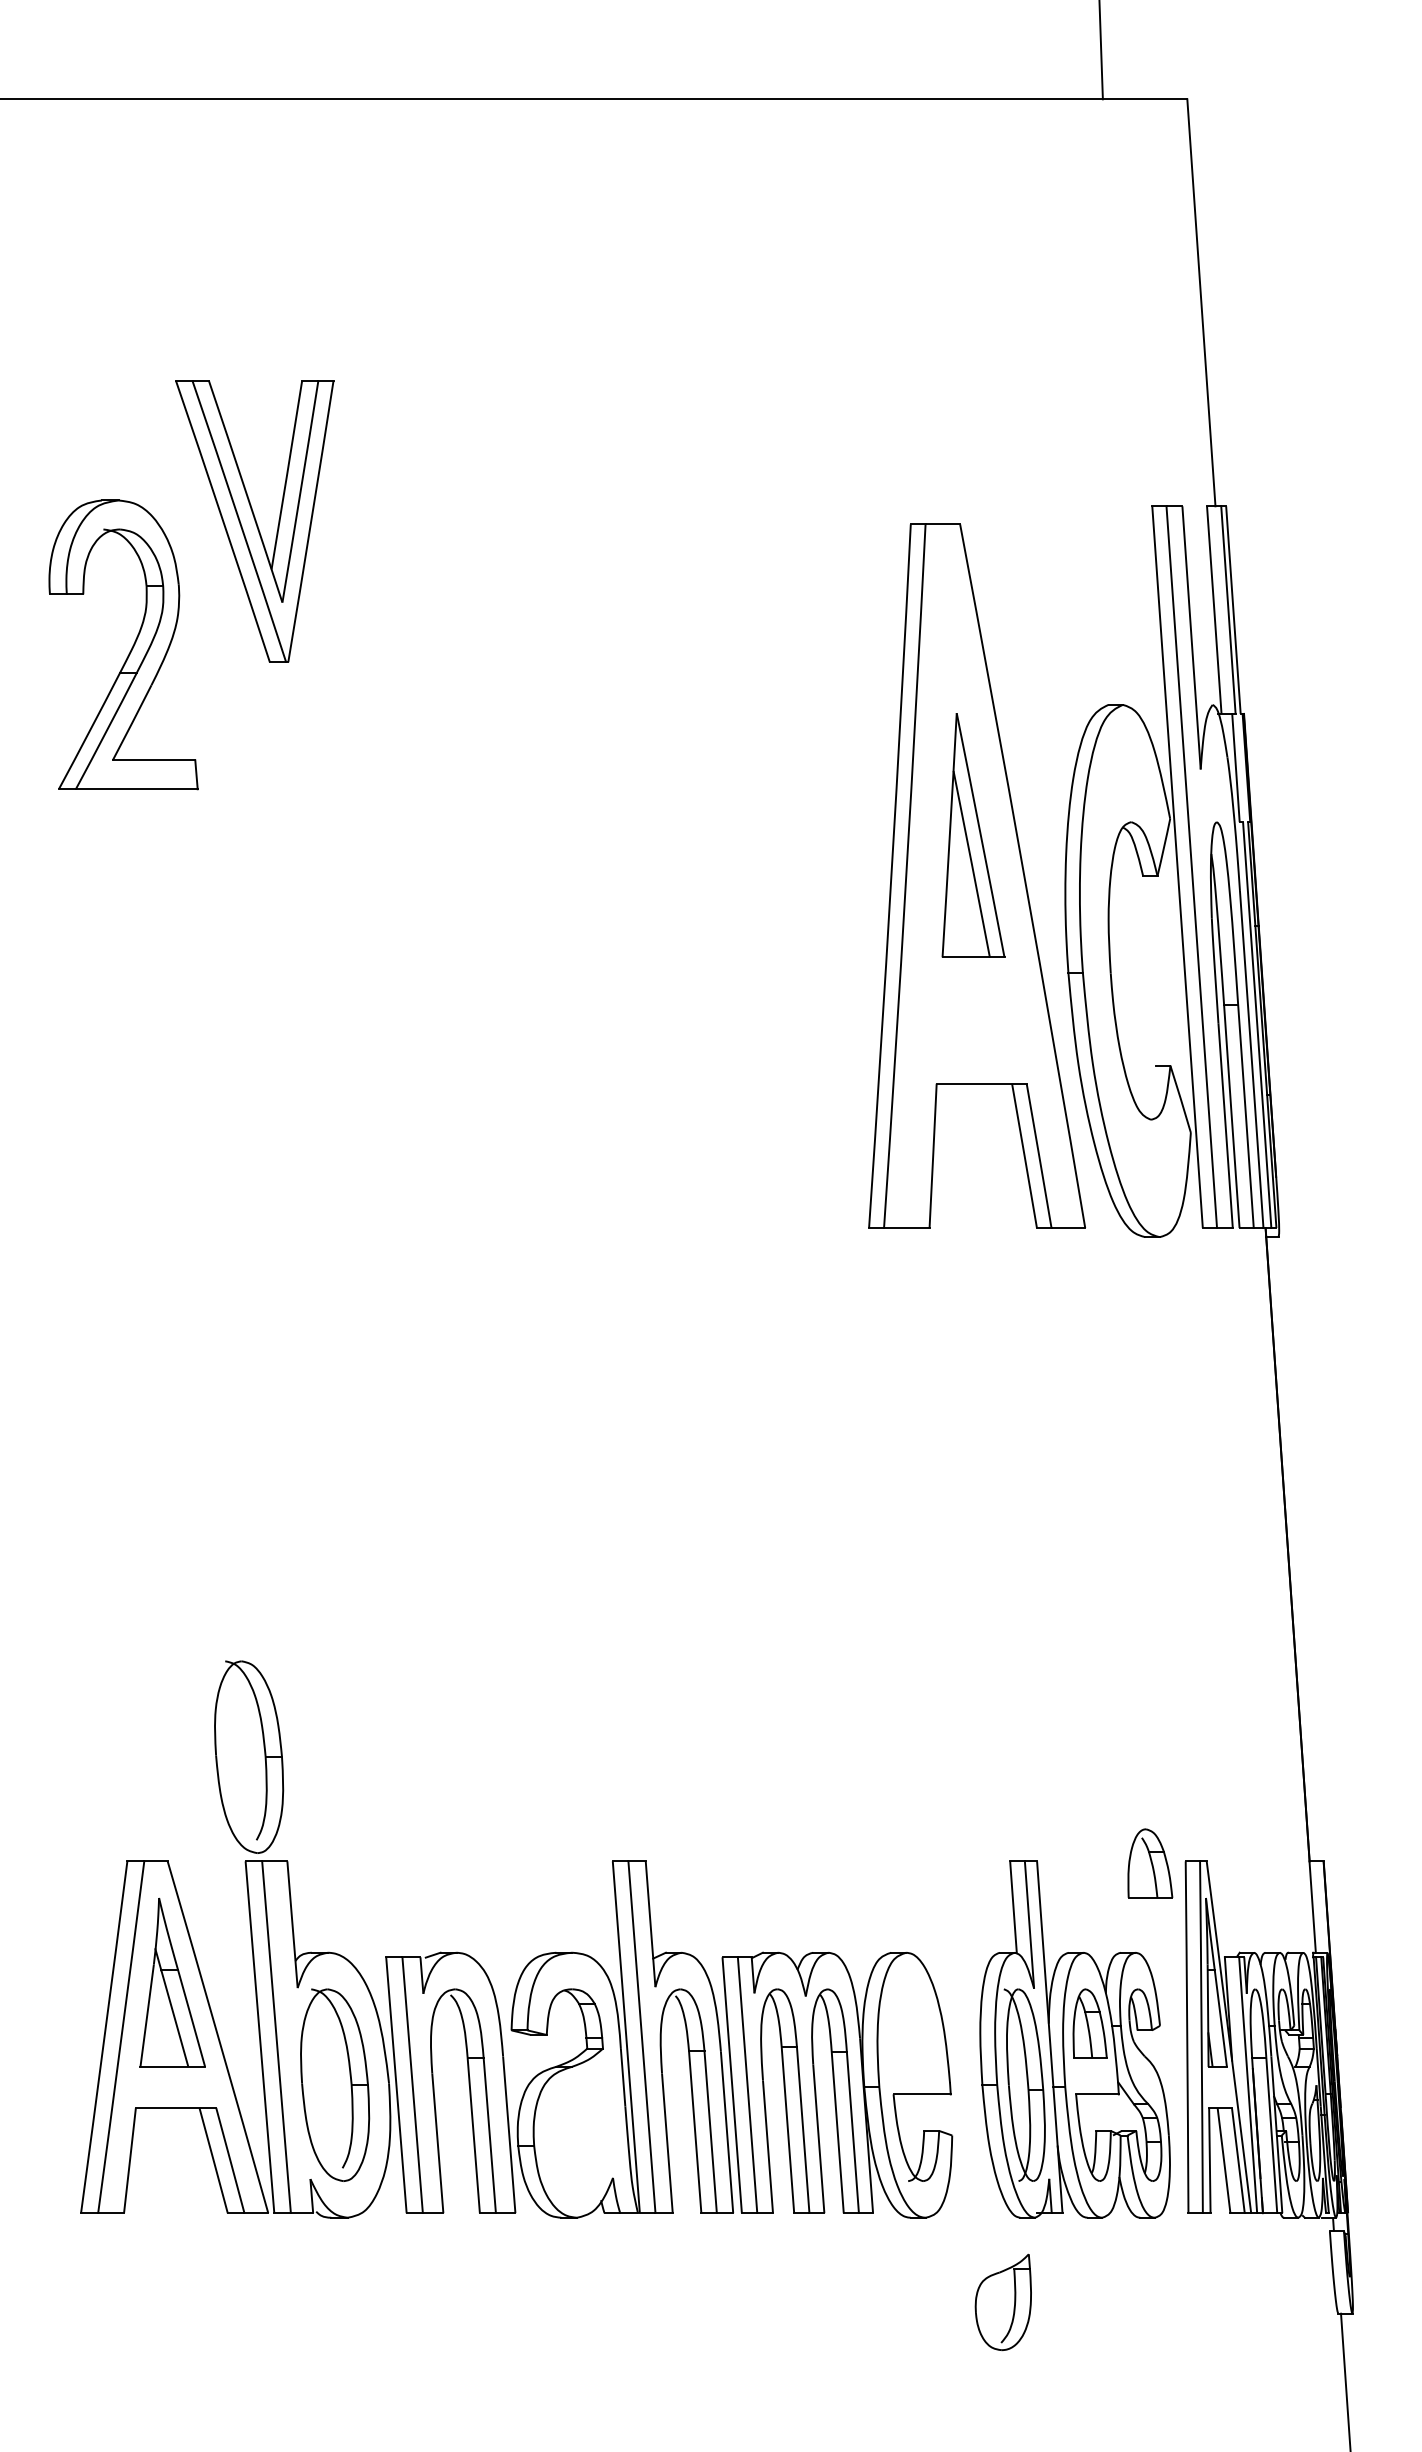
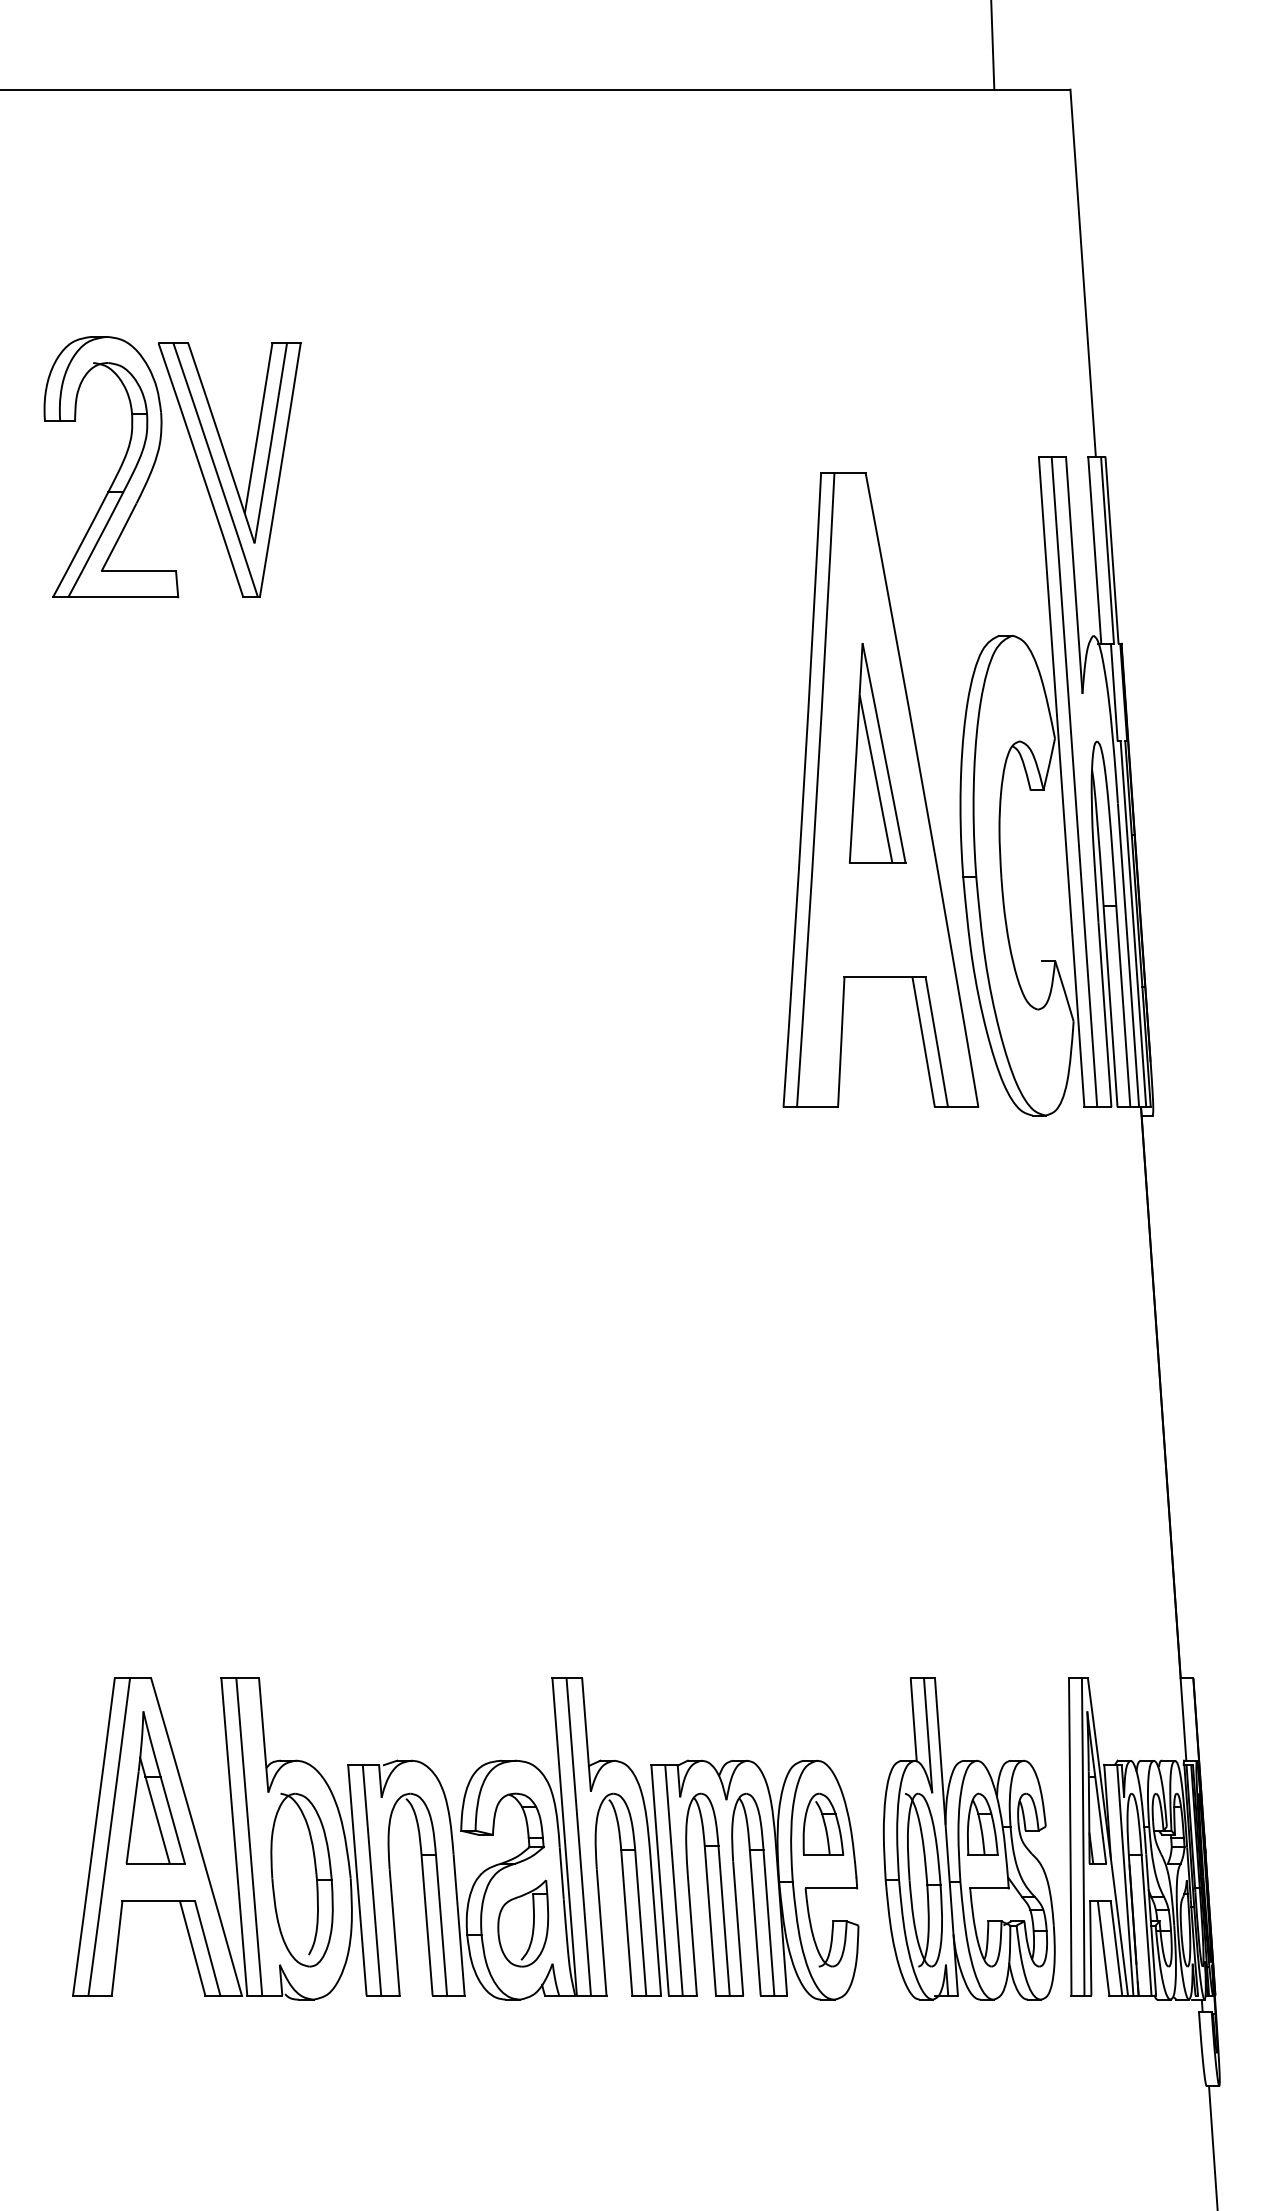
part: (131, 647) -> (118, 469), moved
part: (249, 1756) -> (224, 1583), removed
part: (1150, 1863) -> (823, 1824), moved
part: (1002, 2302) -> (522, 1923), moved

